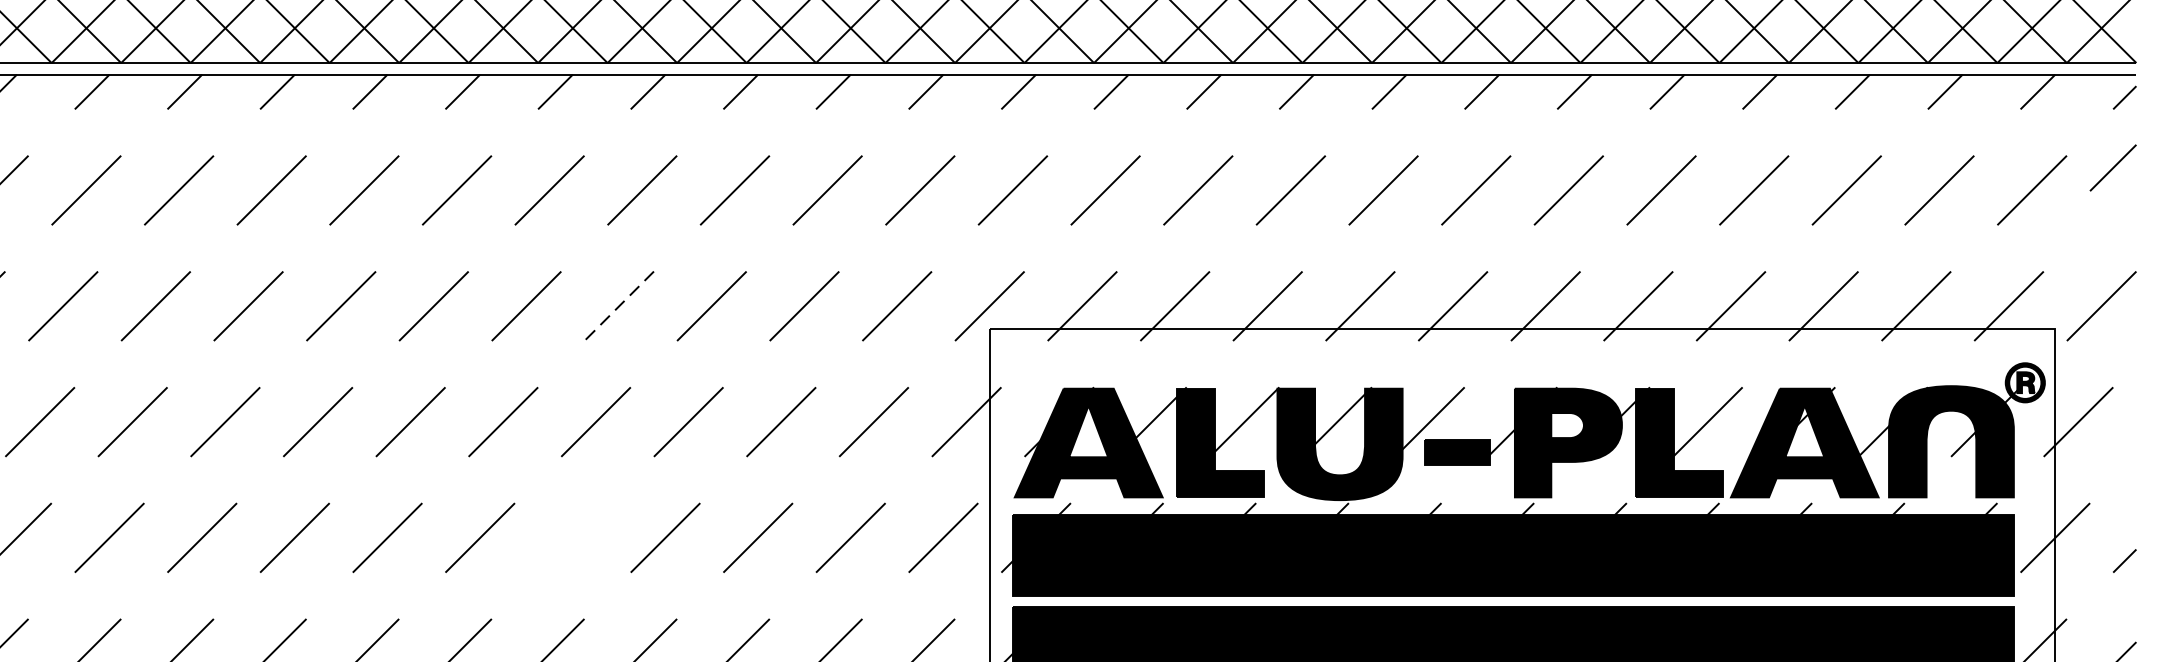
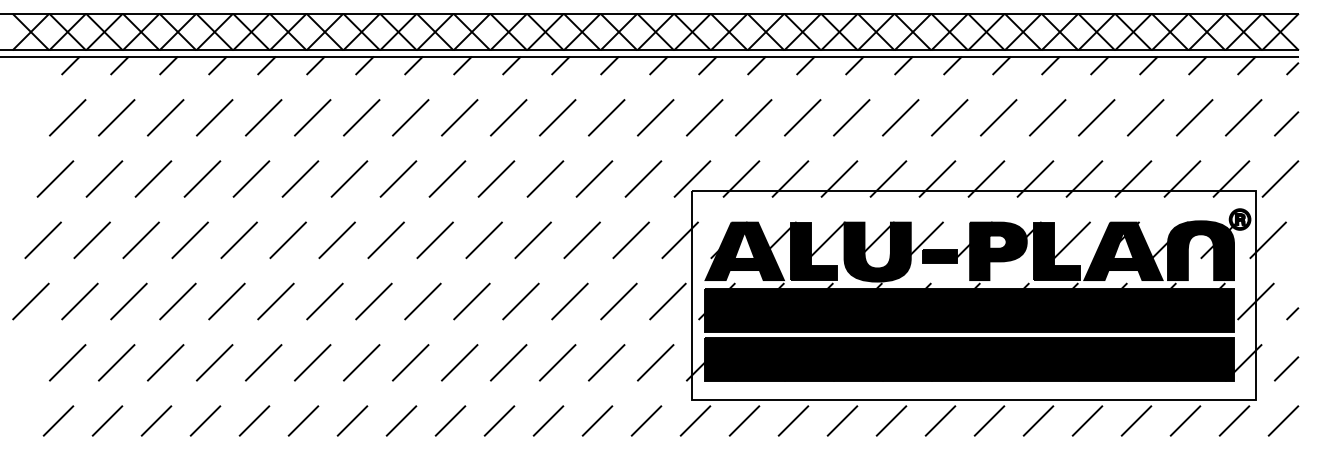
line: (2113, 167) -> (1286, 123), moved
line: (619, 307) -> (496, 179), dashed -> solid
line: (572, 537) -> (471, 301), added

